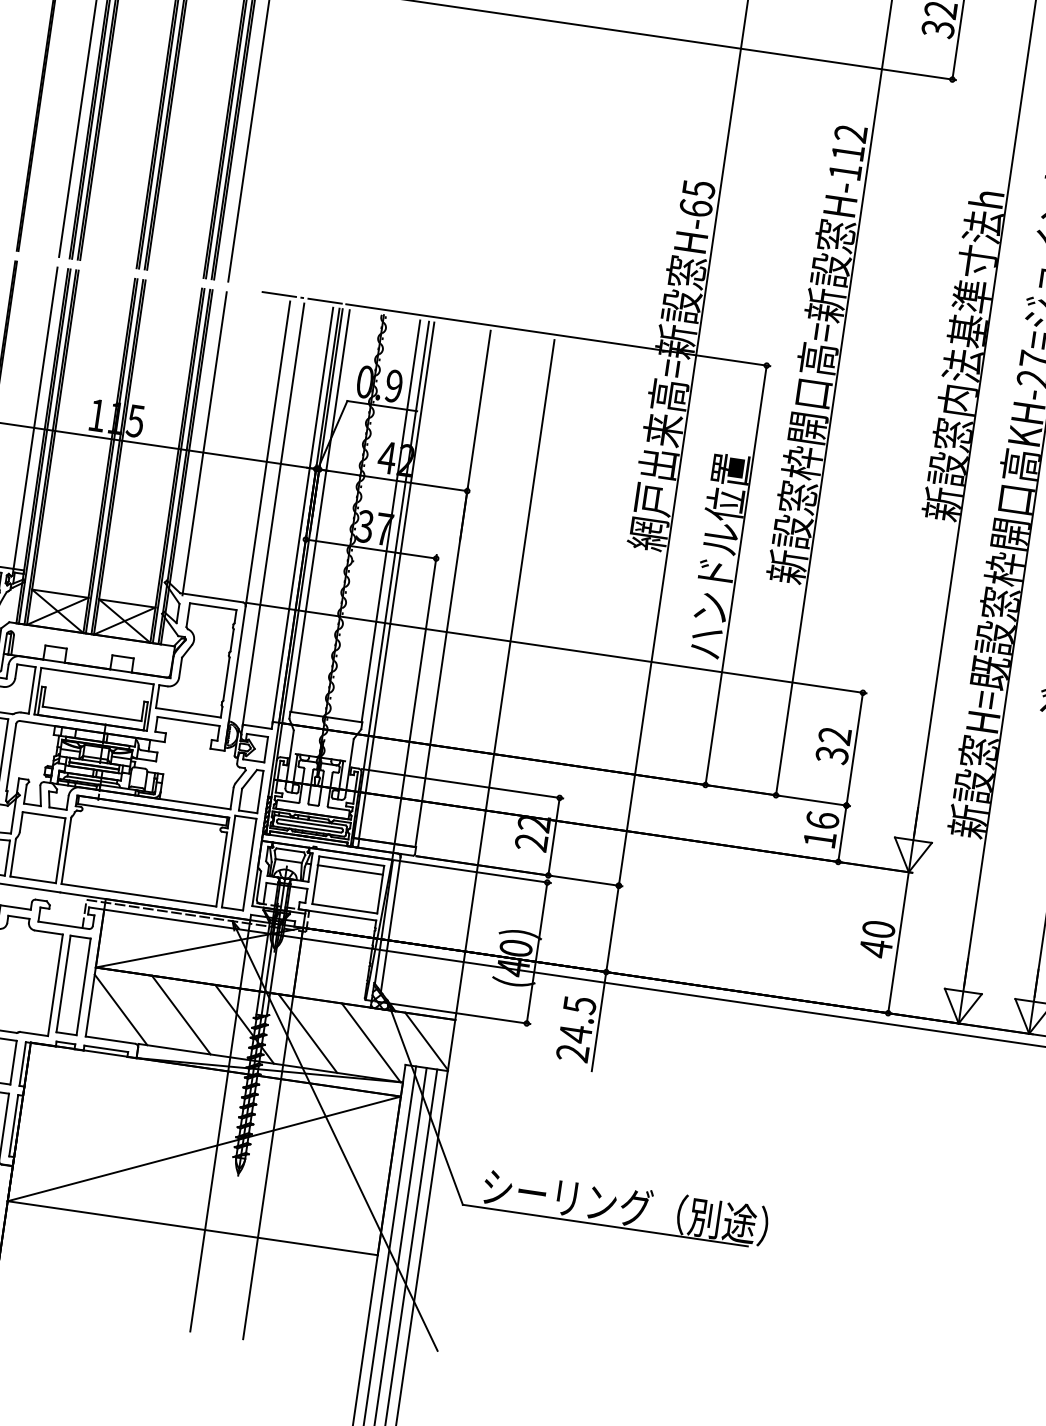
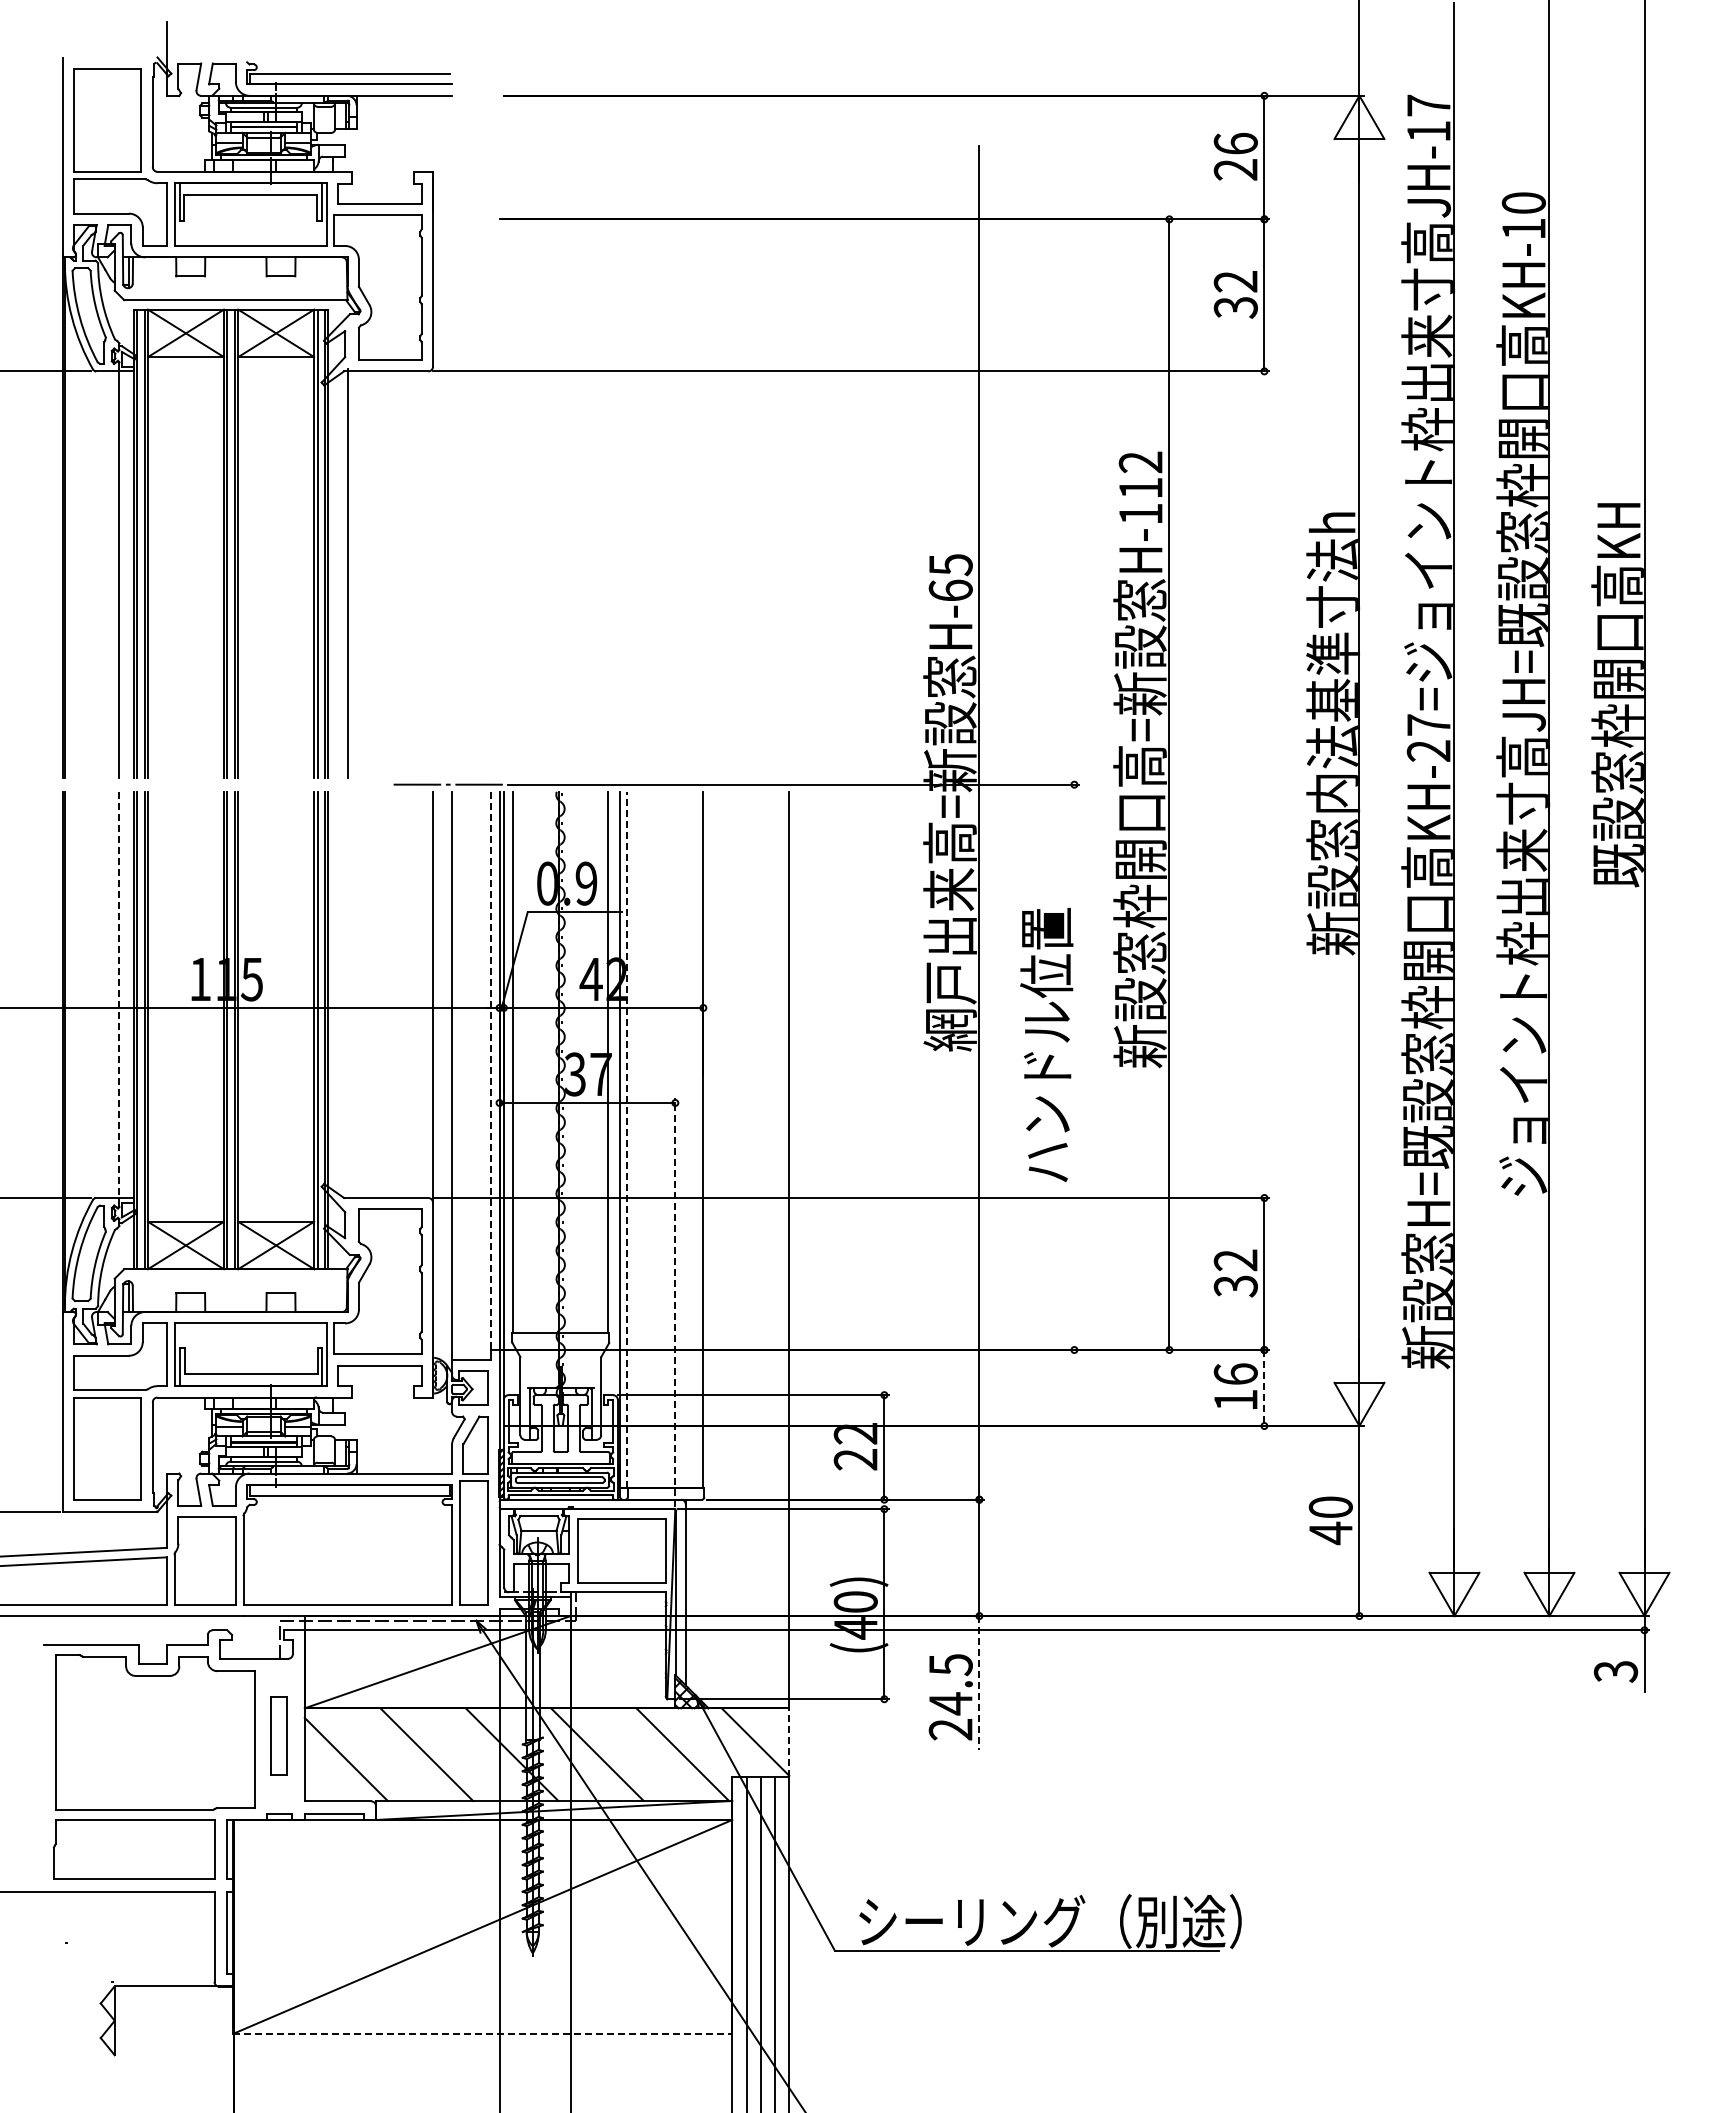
line: (35, 418) -> (119, 995), solid -> dashed
line: (204, 443) -> (347, 995), removed
line: (303, 516) -> (491, 1072), solid -> dashed
line: (736, 575) -> (1074, 1067), removed
line: (396, 580) -> (627, 1139), solid -> dashed
line: (414, 706) -> (675, 1302), solid -> dashed
line: (842, 834) -> (1264, 1388), solid -> dashed
line: (350, 869) -> (621, 1530), removed
part: (73, 984) -> (278, 1735), size x0.6
line: (599, 1021) -> (979, 1682), solid -> dashed
line: (451, 1045) -> (789, 1742), solid -> dashed
line: (193, 1228) -> (483, 2033), solid -> dashed

